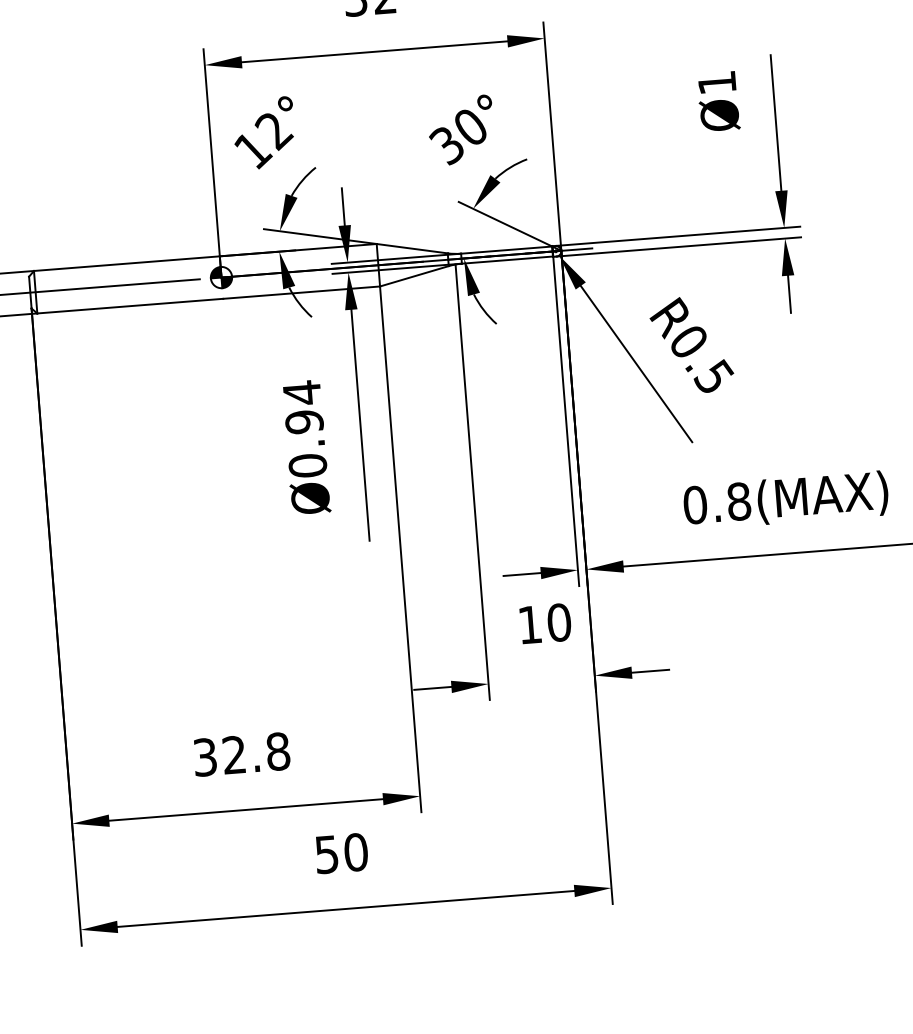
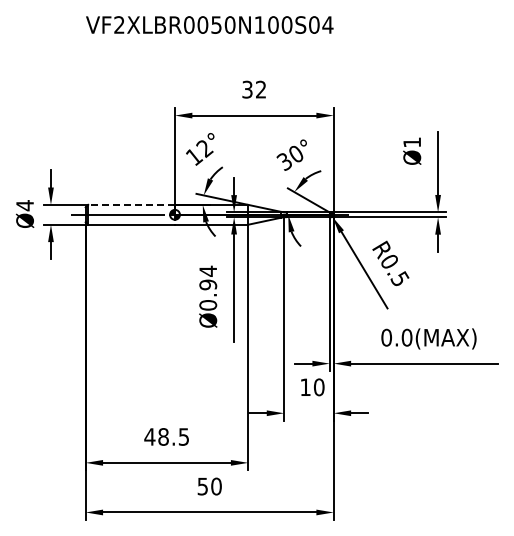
line: (126, 262) -> (131, 204), solid -> dashed
text: (737, 501) -> (406, 337), 0.8(MAX) -> 0.0(MAX)
text: (240, 753) -> (166, 436), 32.8 -> 48.5

